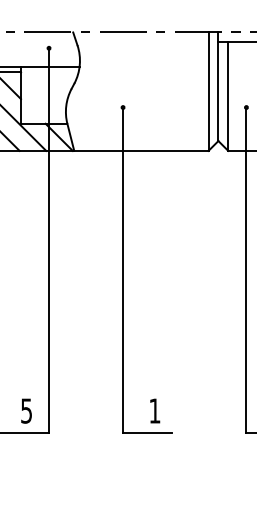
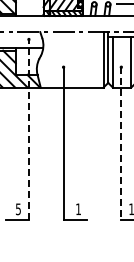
line: (48, 240) -> (28, 129), solid -> dashed
line: (246, 270) -> (121, 143), solid -> dashed

